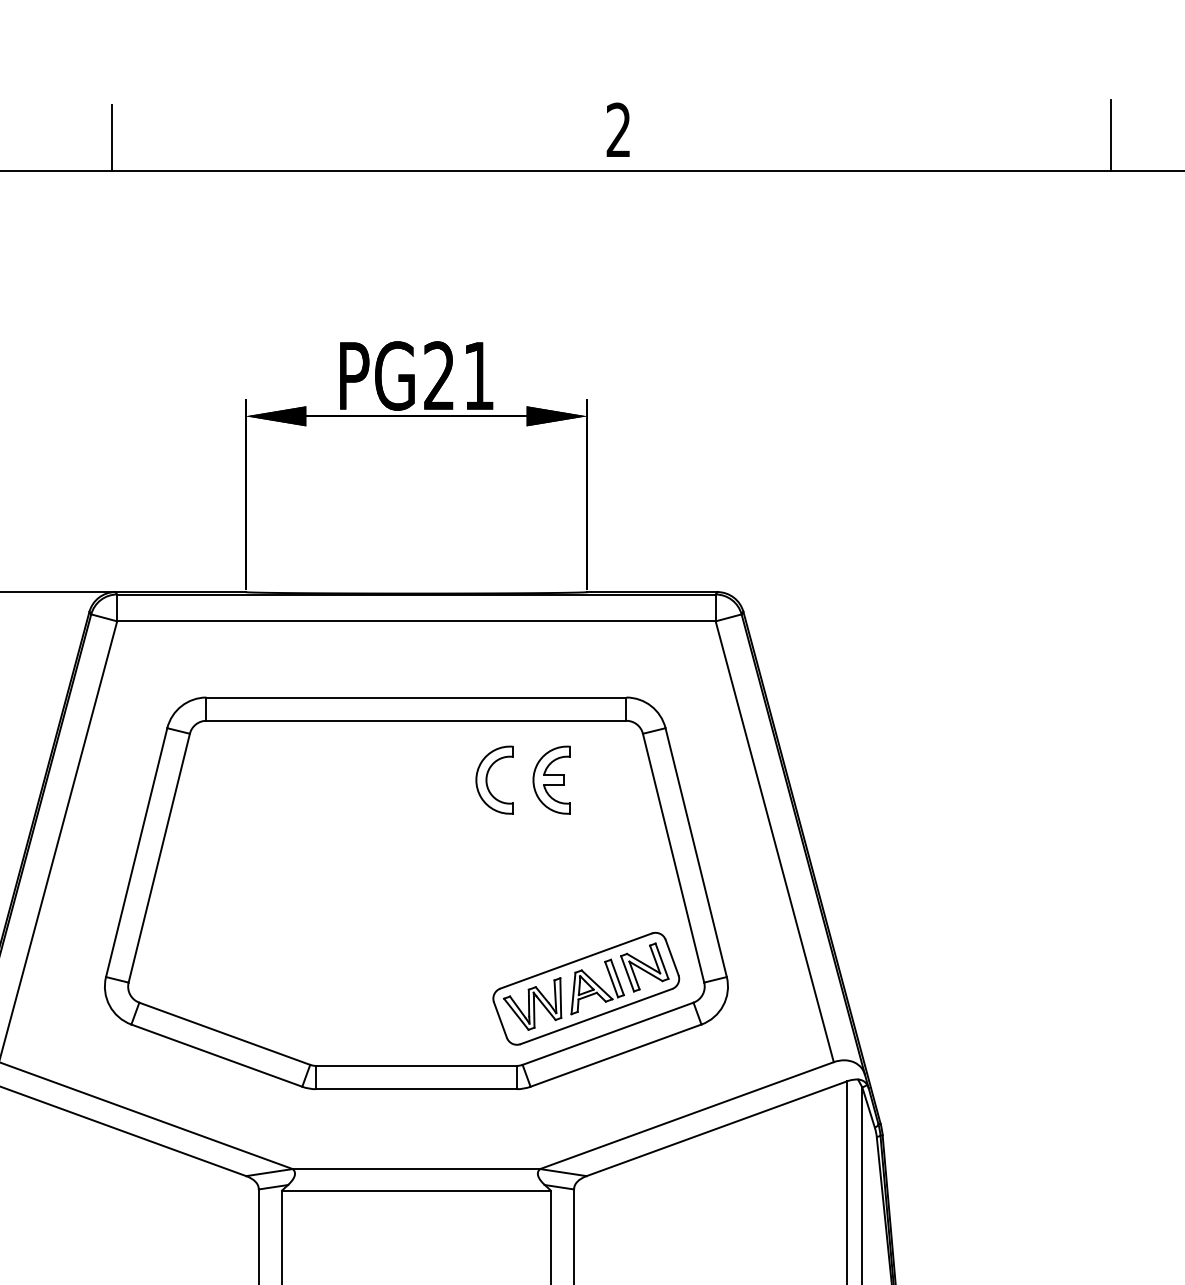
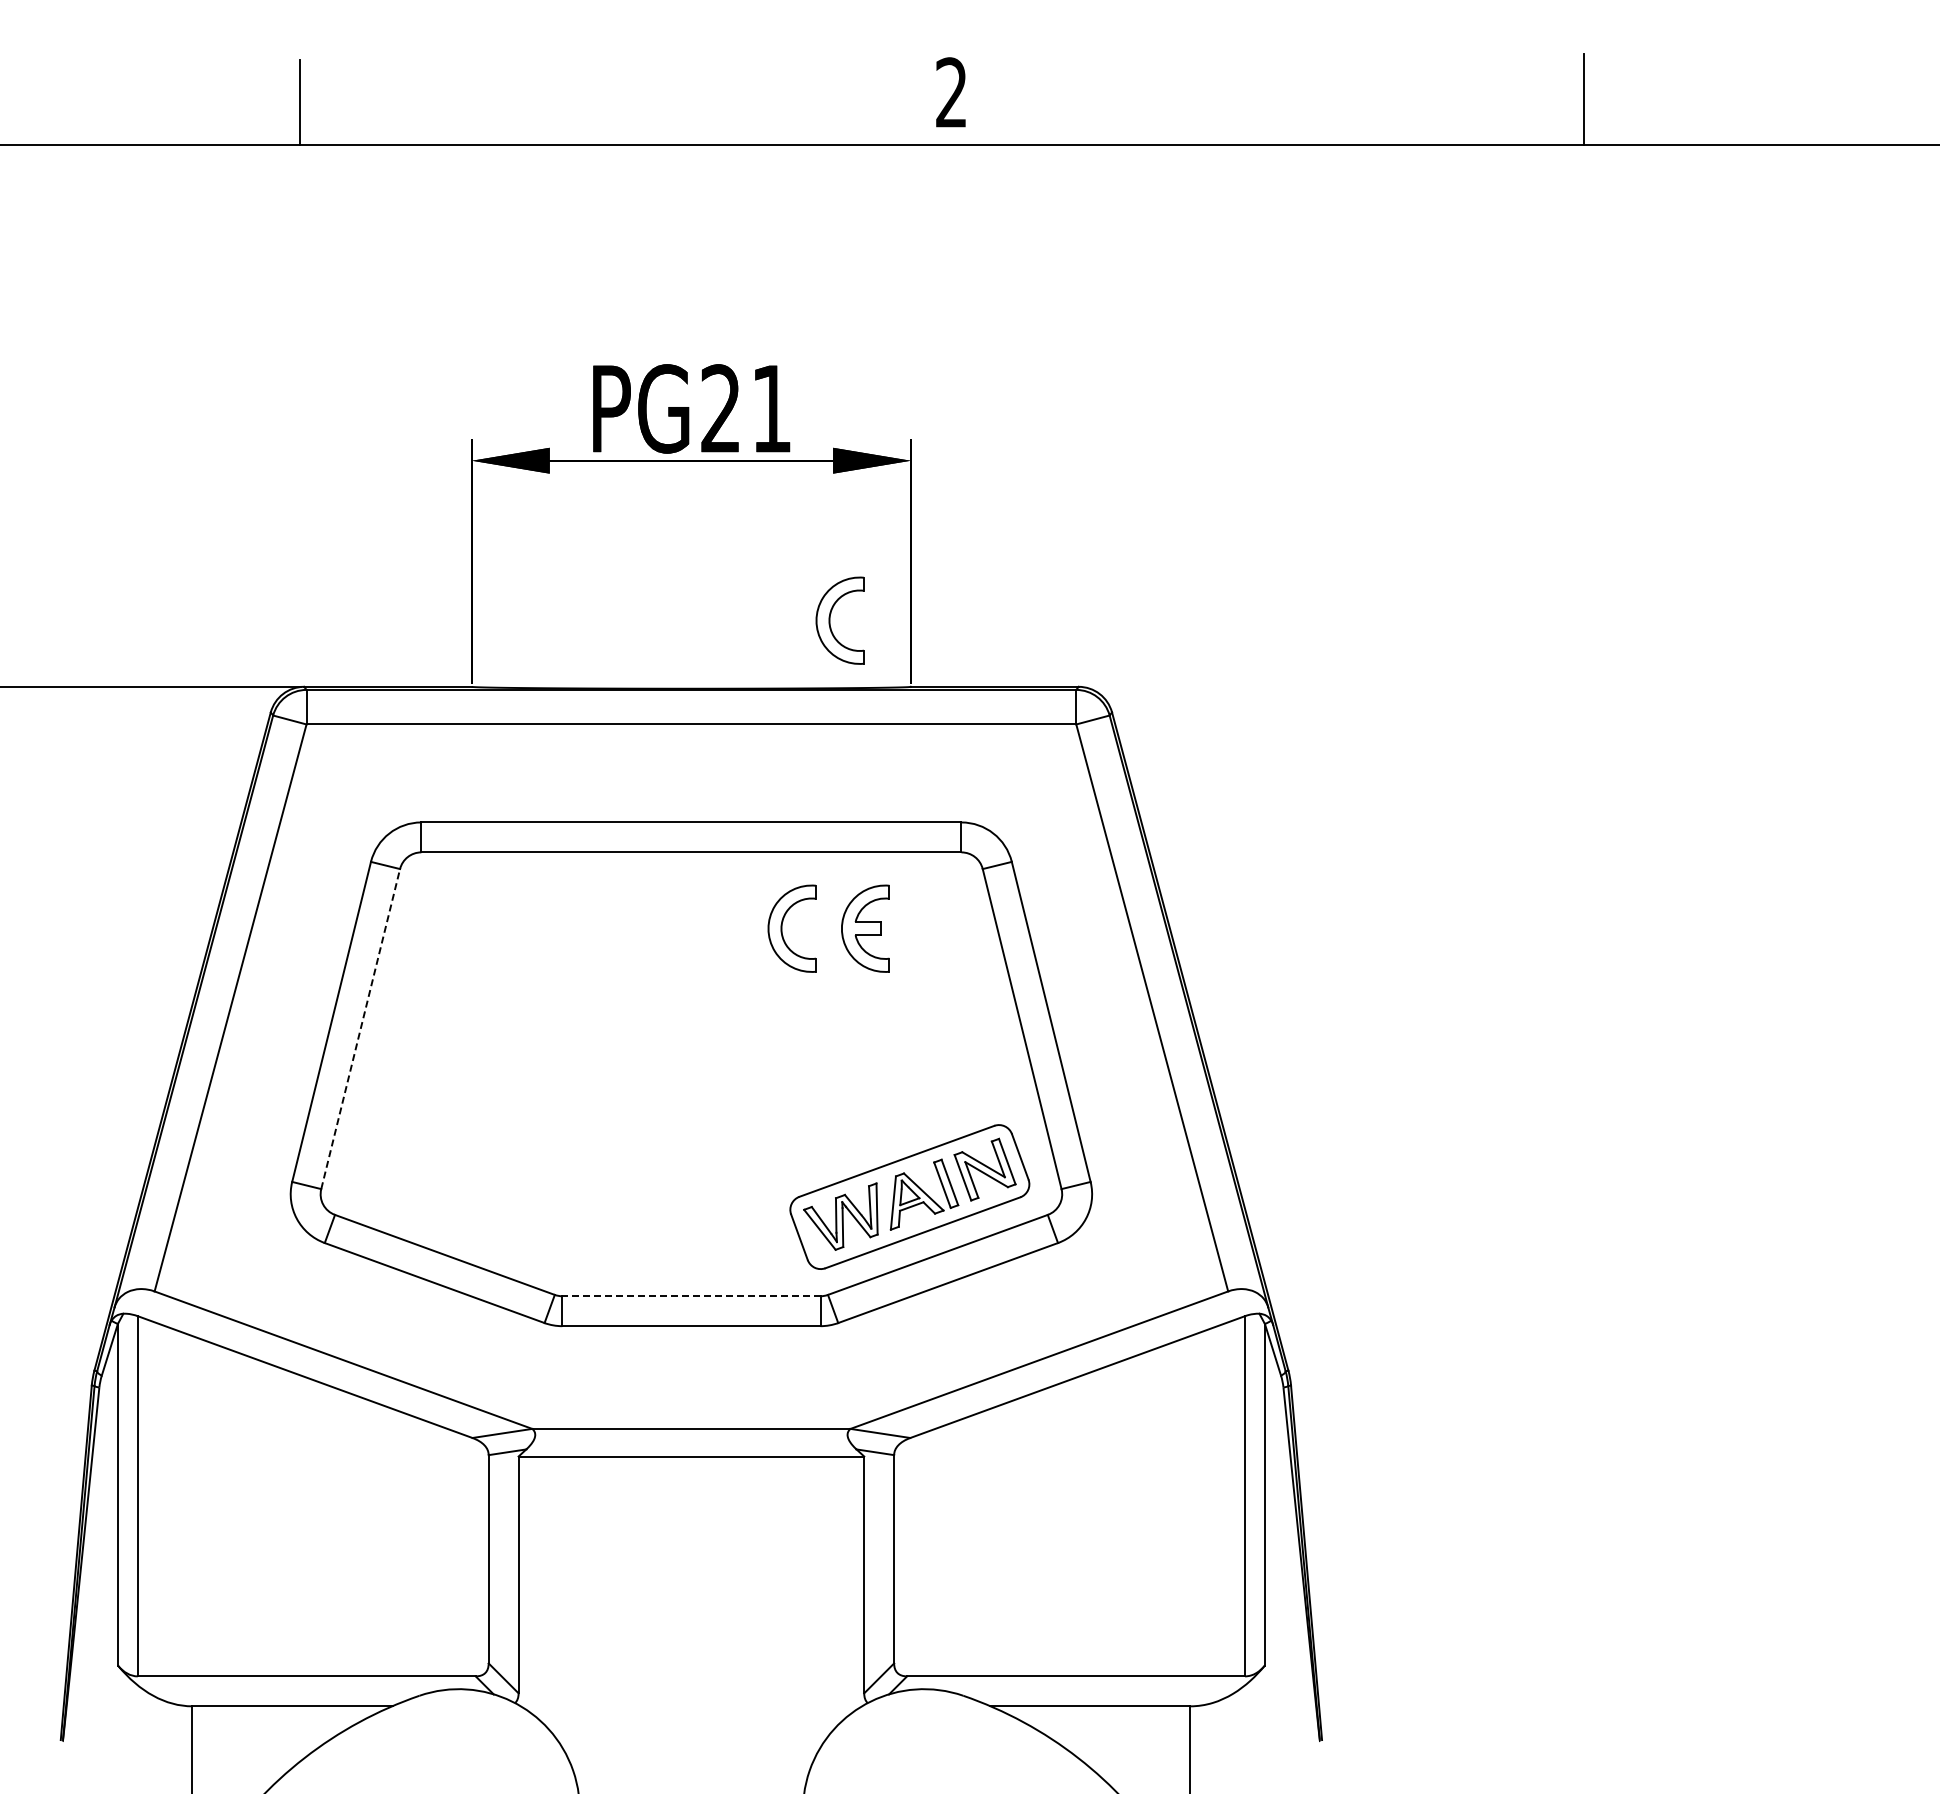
part: (524, 540) -> (830, 620), added
line: (159, 858) -> (360, 1029), solid -> dashed
line: (415, 1066) -> (690, 1296), solid -> dashed

